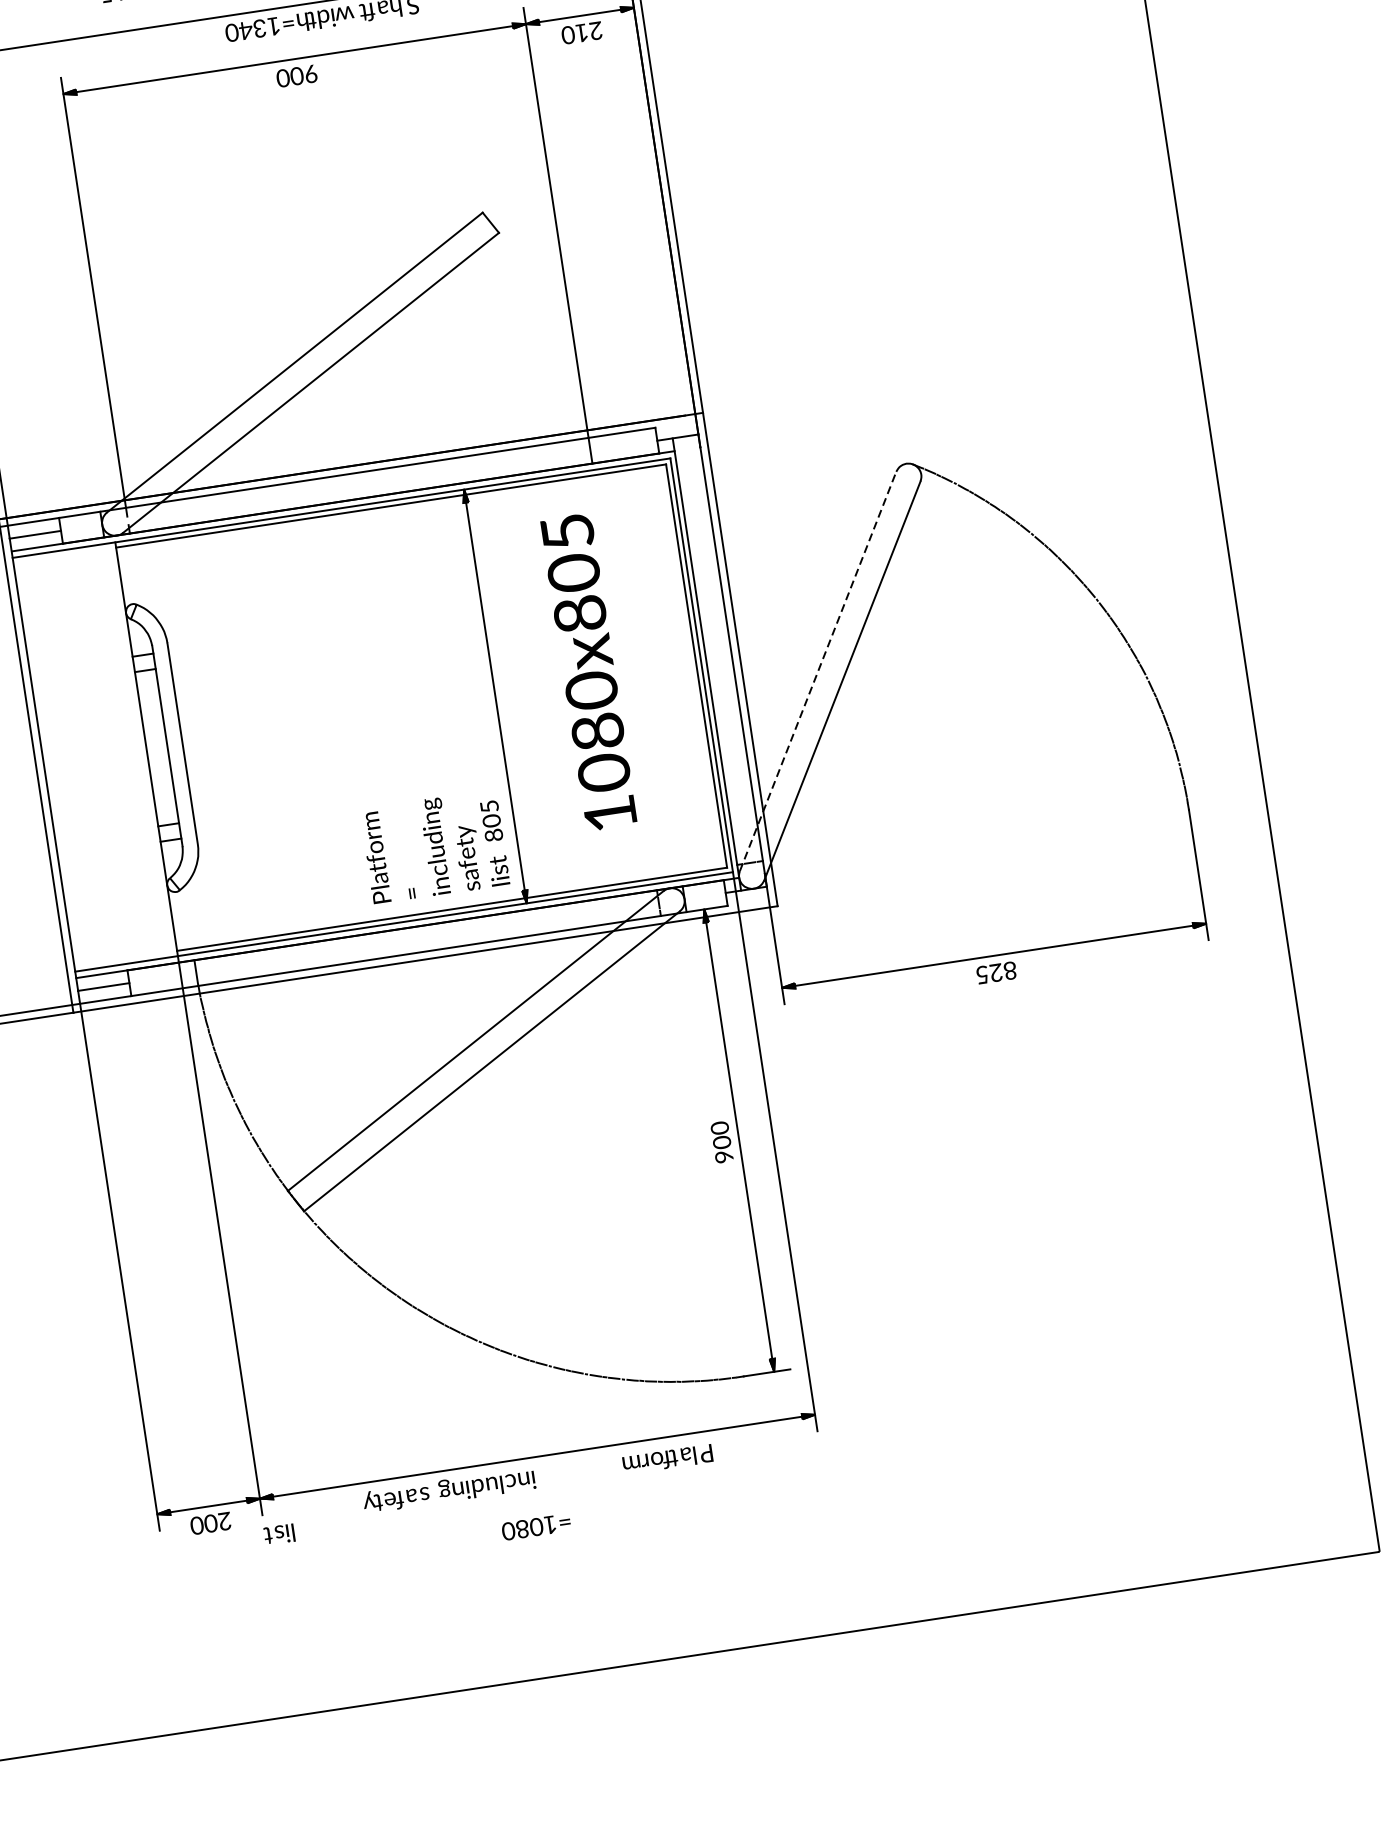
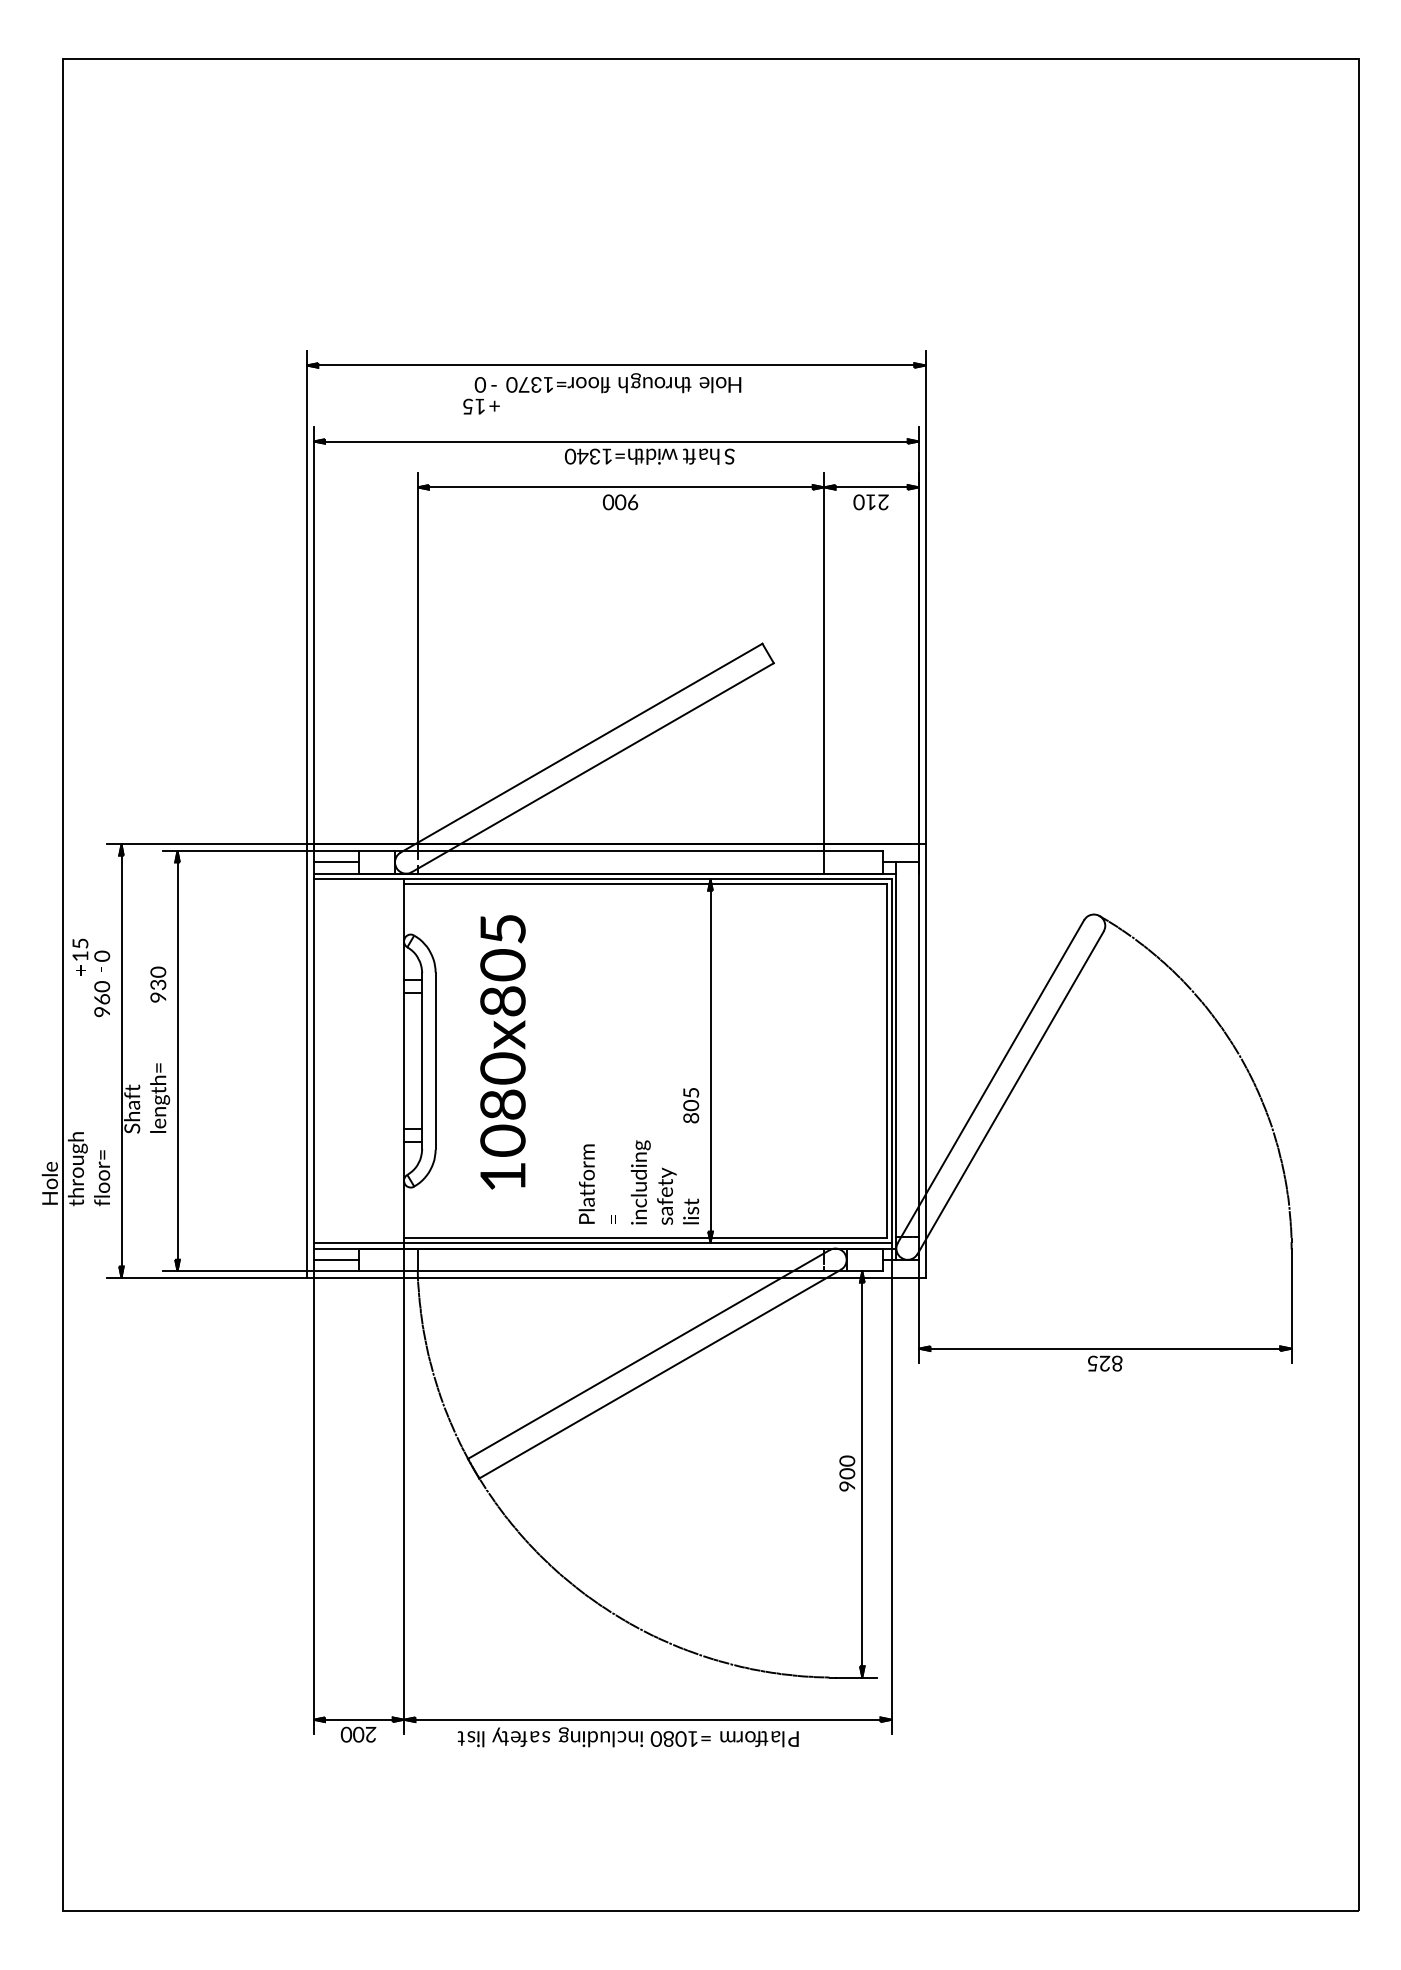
line: (818, 671) -> (991, 1081), dashed -> solid
text: (588, 672) -> (502, 1052), moved
text: (492, 820) -> (691, 1105), moved
text: (535, 1526) -> (680, 1738), moved
text: (278, 1535) -> (470, 1739), moved

